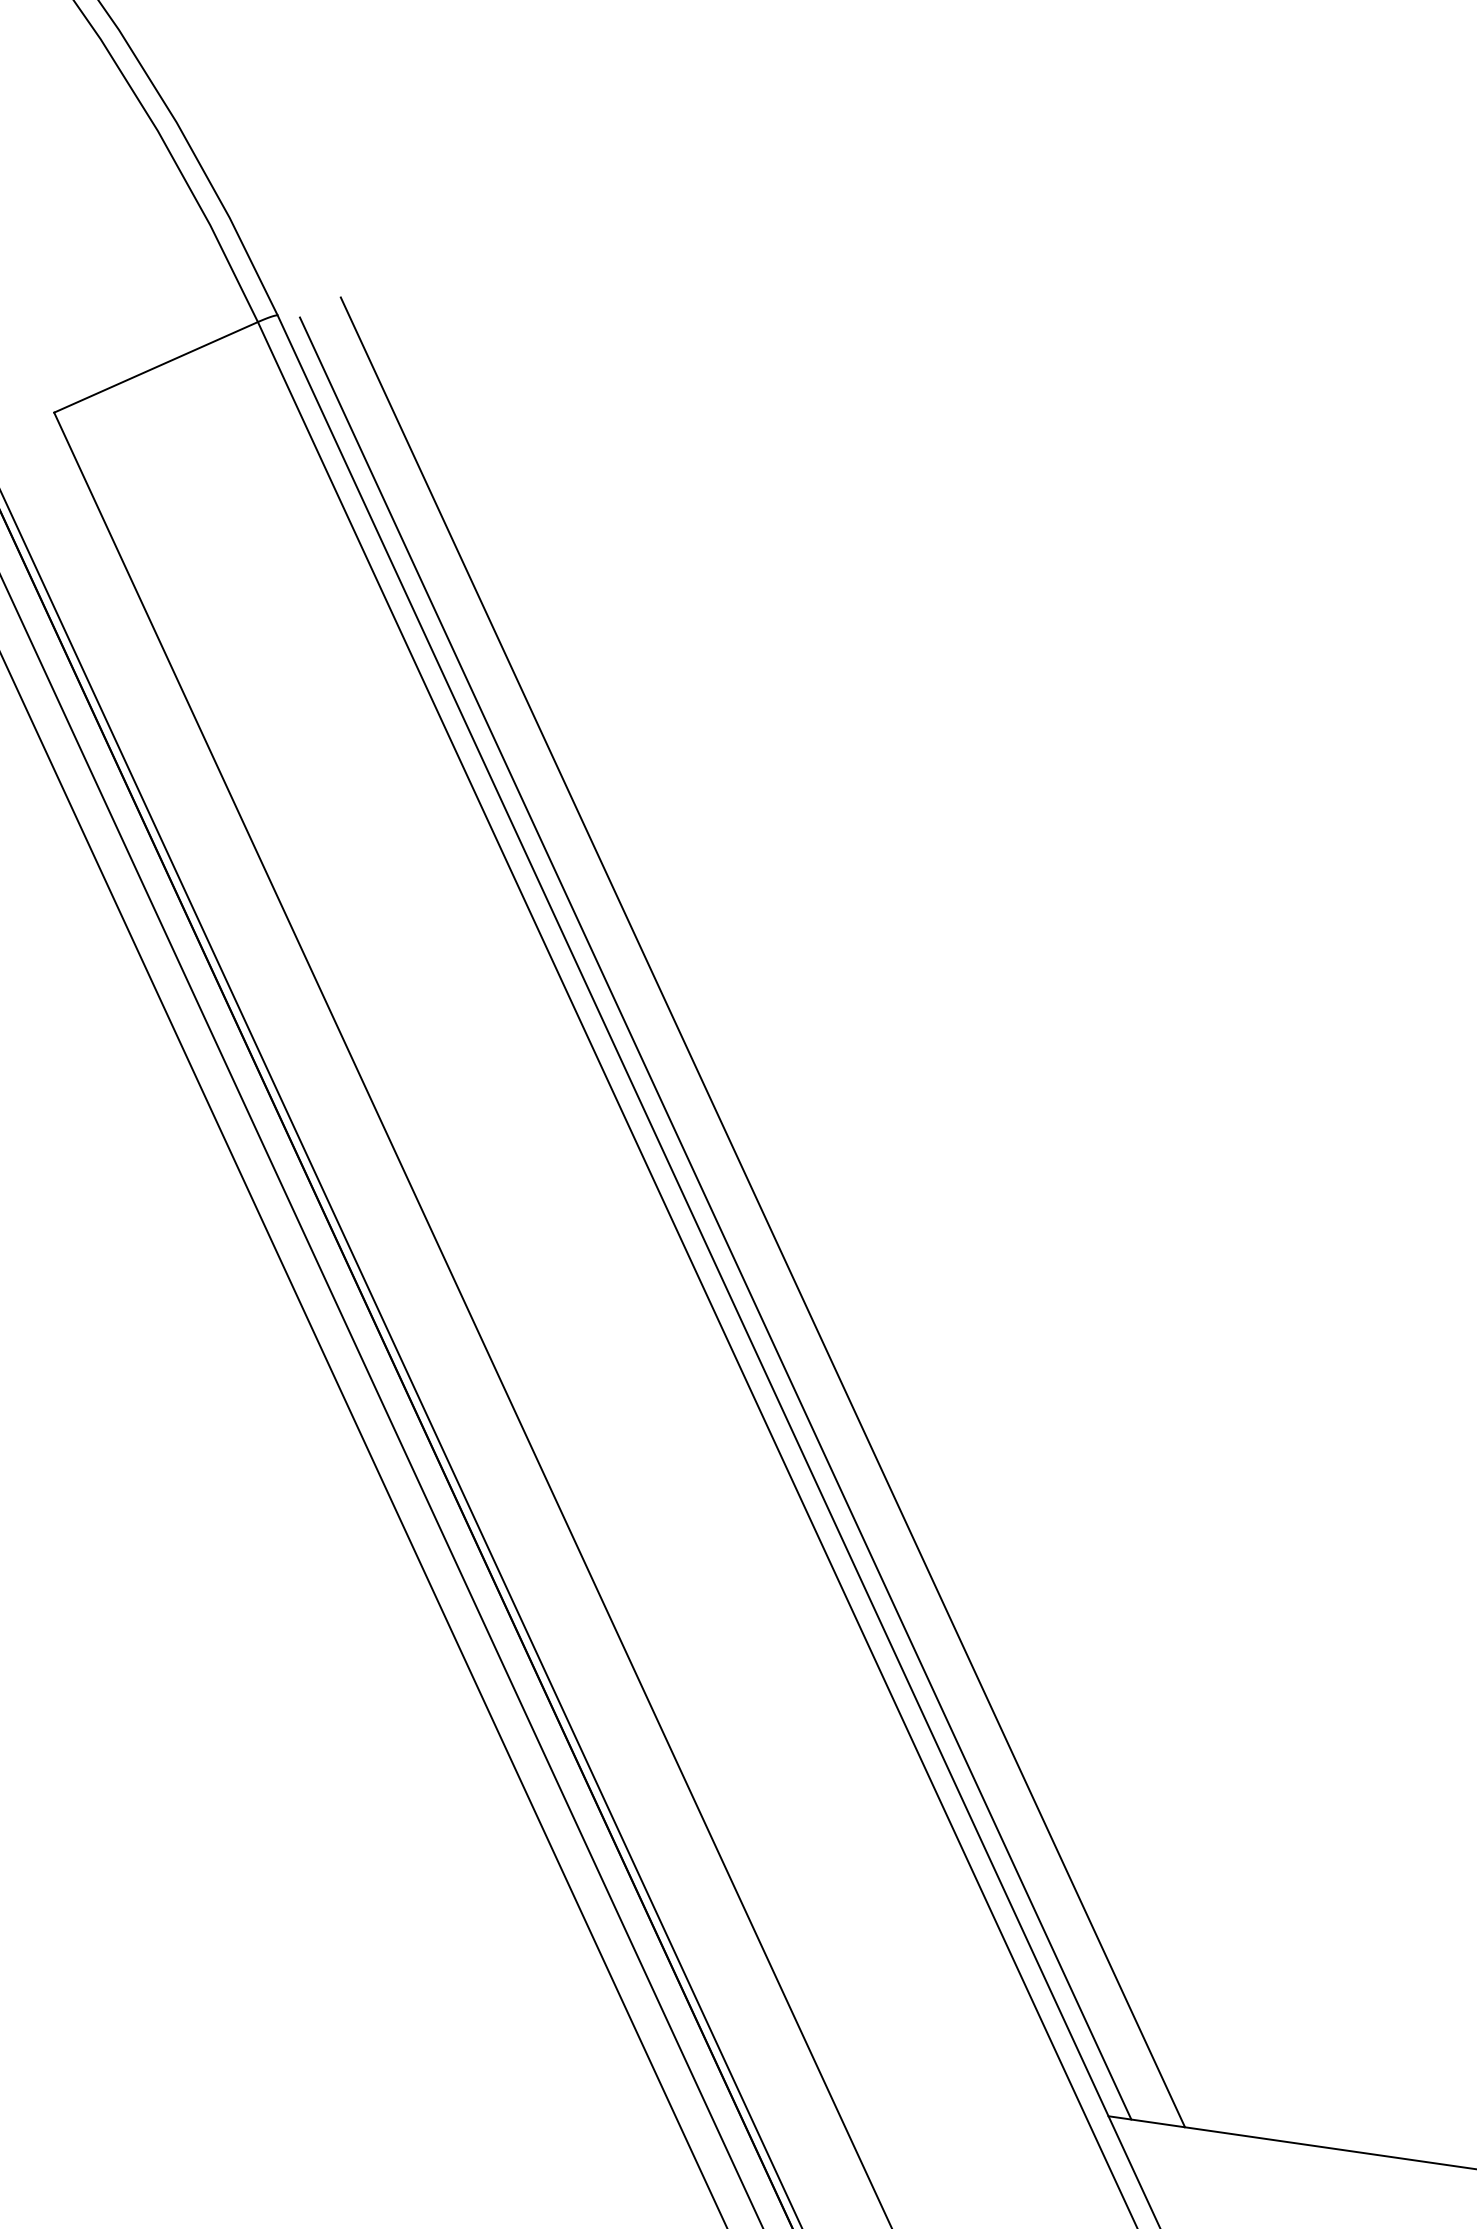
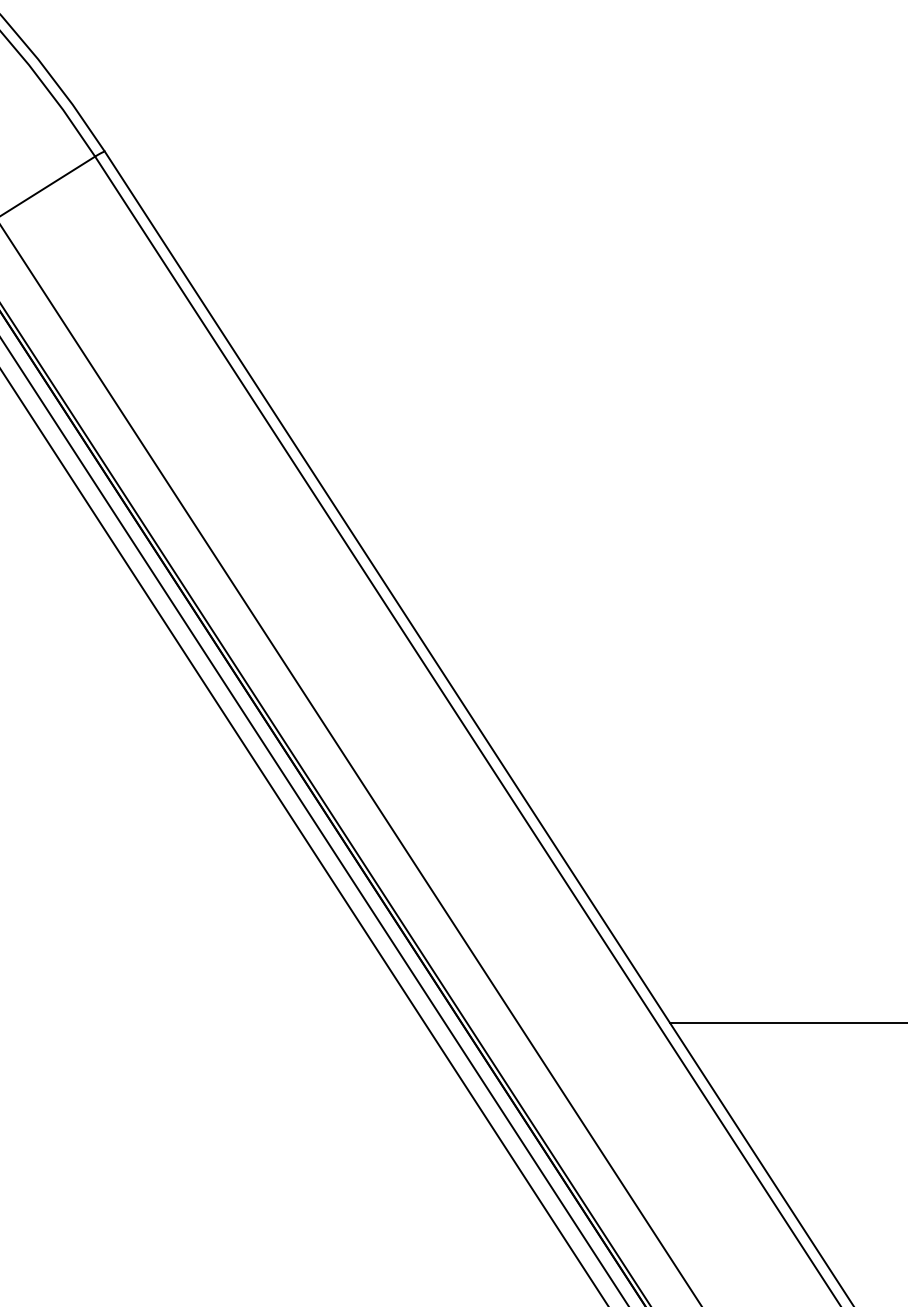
line: (763, 1210) -> (423, 579), removed
line: (716, 1217) -> (399, 586), removed

